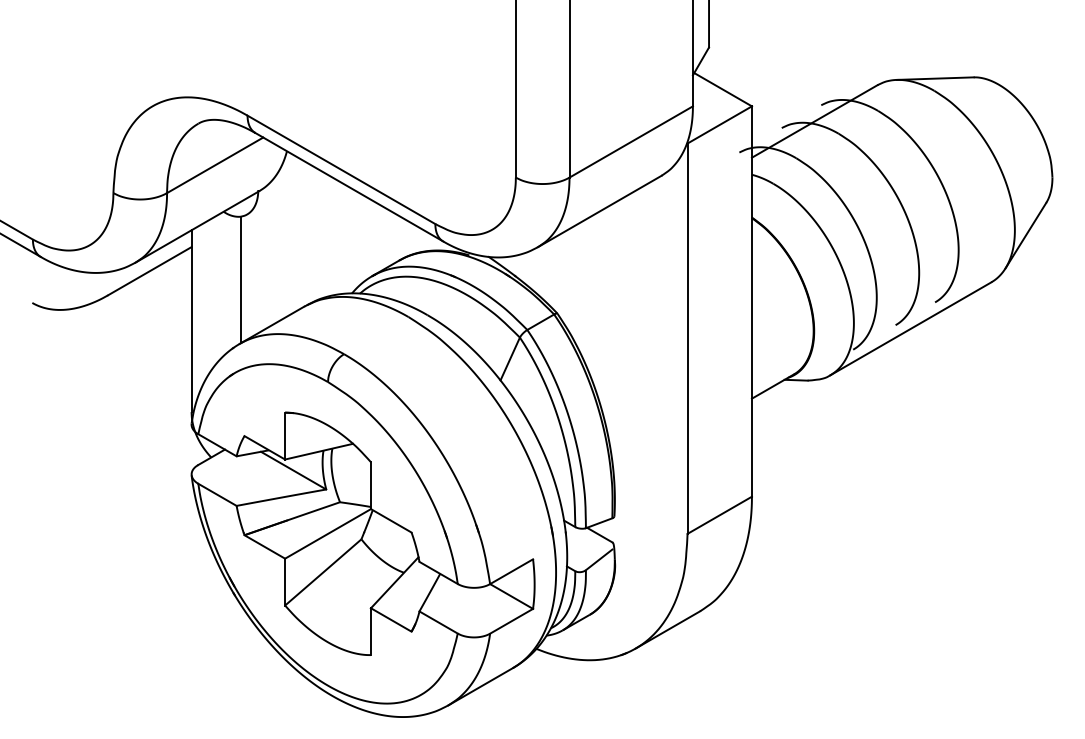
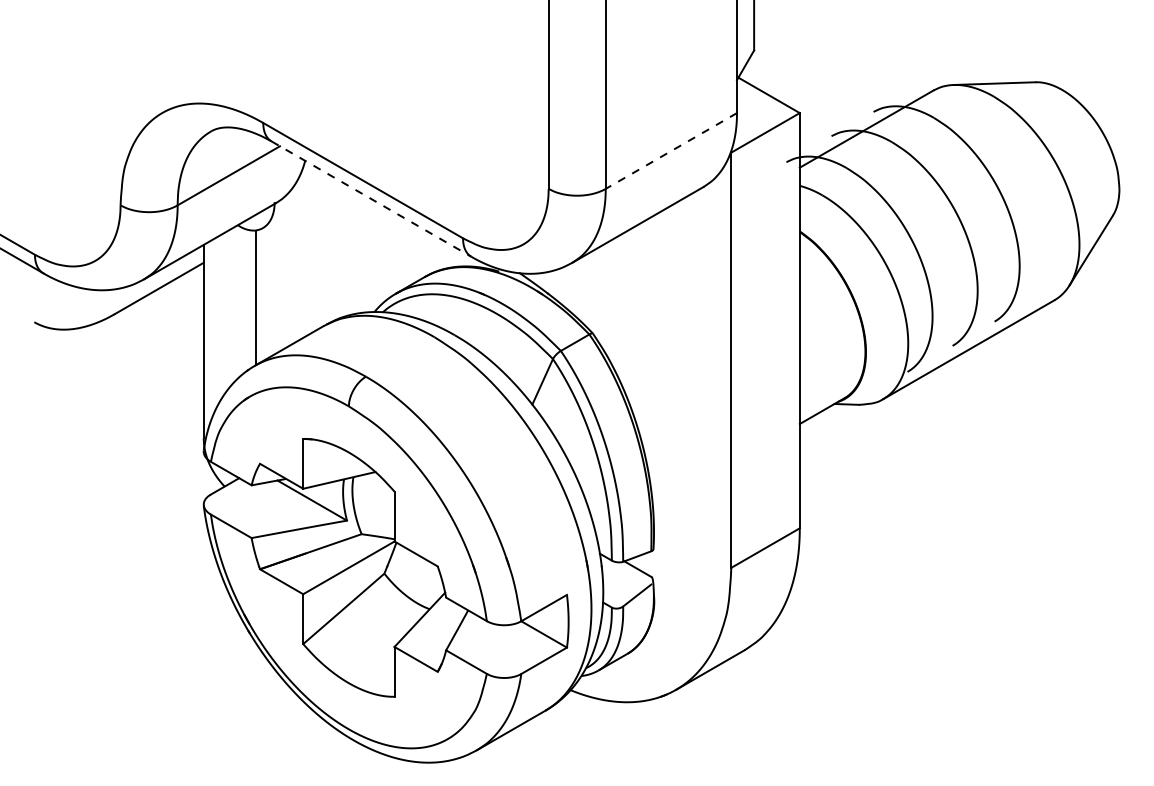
line: (630, 142) -> (670, 151), solid -> dashed
line: (349, 187) -> (371, 199), solid -> dashed

